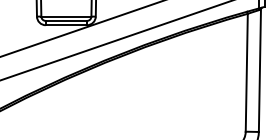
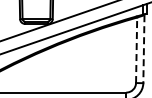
line: (259, 71) -> (143, 49), solid -> dashed
line: (246, 73) -> (136, 50), solid -> dashed

